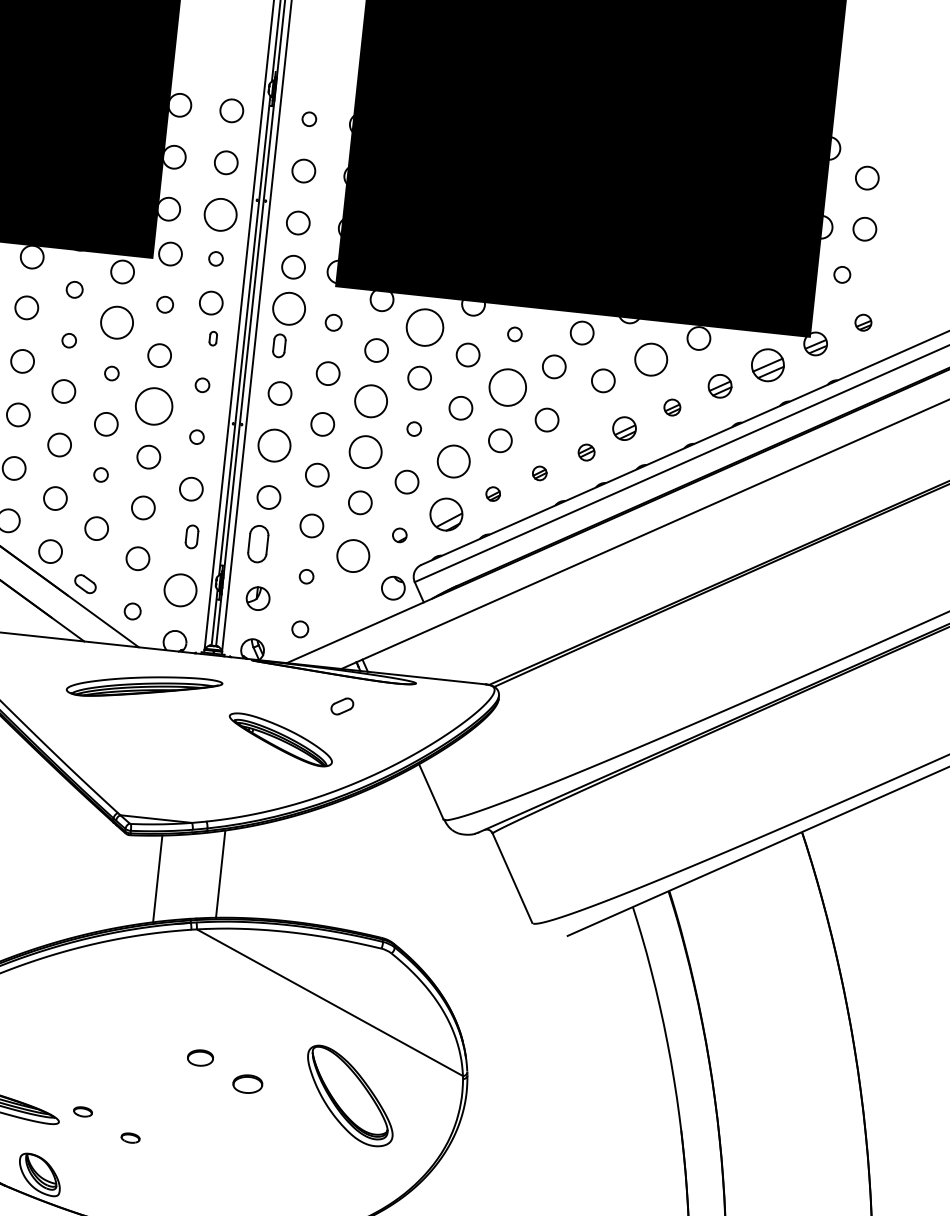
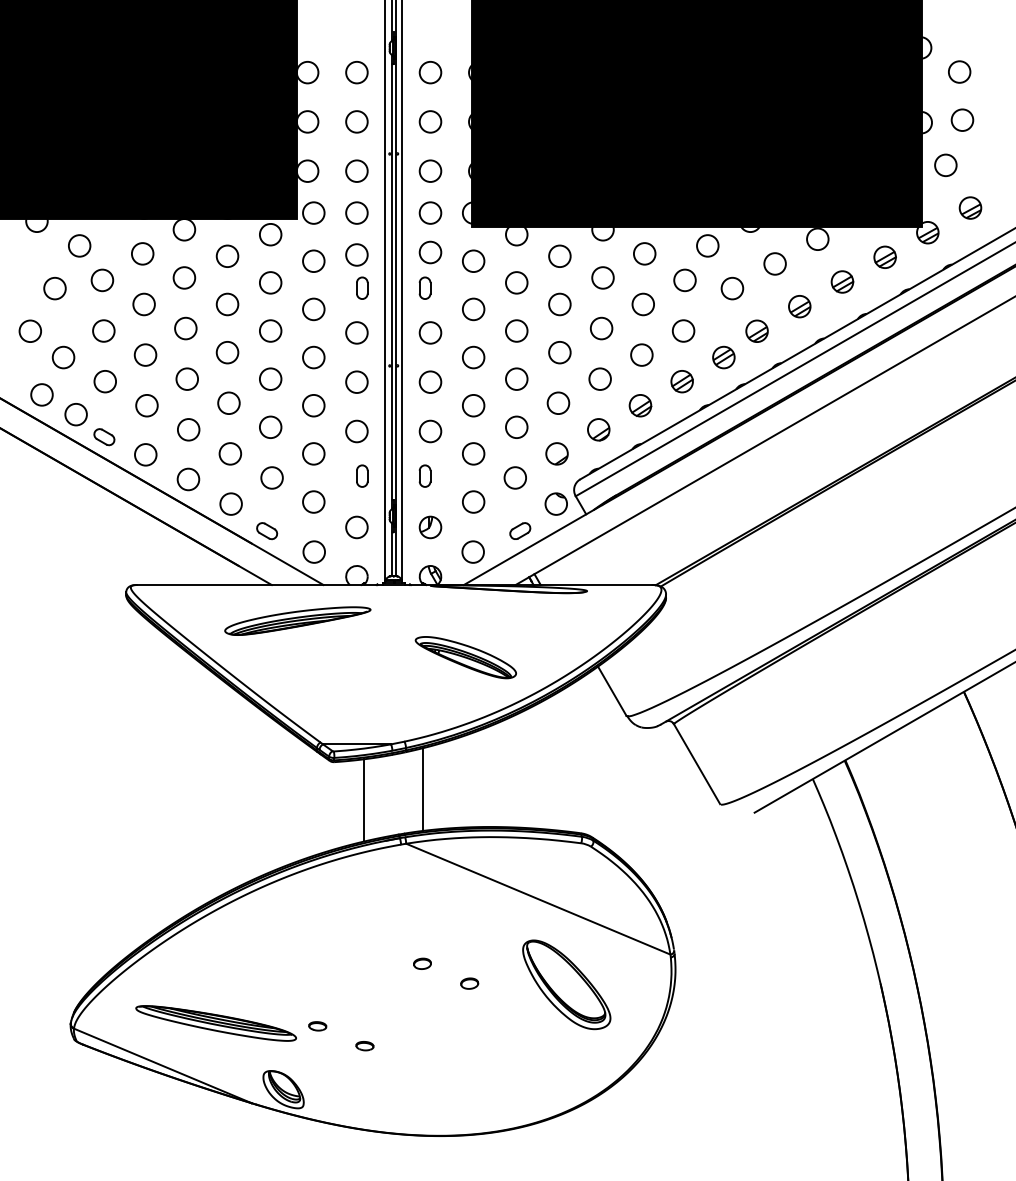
circle: (309, 119) -> (430, 72), size x1.67
circle: (220, 213) -> (356, 170), size x0.71
circle: (215, 258) -> (356, 212), size x1.67
circle: (841, 274) -> (945, 164), size x1.43
circle: (74, 289) -> (227, 255), size x1.43
circle: (164, 304) -> (313, 260), size x1.43
circle: (289, 308) -> (430, 252), size x0.71
circle: (117, 322) -> (270, 282), size x0.71
circle: (333, 322) -> (473, 260), size x1.43
part: (863, 322) -> (970, 207), size x1.43
circle: (424, 326) -> (559, 255), size x0.62
circle: (514, 333) -> (644, 253), size x1.67
part: (213, 338) -> (362, 287), size x1.67
circle: (69, 340) -> (227, 304), size x1.67
circle: (650, 359) -> (774, 263), size x0.71
part: (767, 364) -> (884, 256), size x0.71
circle: (111, 372) -> (270, 330), size x1.67
circle: (202, 384) -> (356, 332), size x1.67
circle: (506, 387) -> (642, 304), size x0.62
circle: (370, 400) -> (516, 330), size x0.71
circle: (153, 406) -> (313, 357), size x0.62
part: (672, 407) -> (799, 306), size x1.43
circle: (413, 428) -> (559, 352), size x1.67
circle: (196, 436) -> (356, 381), size x1.67
circle: (274, 444) -> (430, 381), size x0.71
circle: (365, 451) -> (516, 378), size x0.71
part: (586, 452) -> (723, 357), size x1.43
circle: (453, 460) -> (599, 378), size x0.71
part: (539, 473) -> (681, 381), size x1.67
circle: (100, 474) -> (270, 426), size x1.67
part: (493, 493) -> (640, 405), size x1.67
part: (446, 514) -> (598, 429), size x0.71
part: (399, 534) -> (556, 453), size x1.67
part: (257, 543) -> (424, 475), size x0.62
circle: (352, 555) -> (514, 477), size x0.71
circle: (306, 576) -> (473, 501), size x1.67
circle: (180, 590) -> (356, 527), size x0.71
circle: (132, 610) -> (313, 551), size x1.43
circle: (299, 628) -> (472, 551), size x1.43
part: (144, 686) -> (297, 620), moved
part: (342, 705) -> (520, 530), moved
part: (200, 1057) -> (422, 963), size x0.71
part: (247, 1083) -> (469, 983), size x0.62

